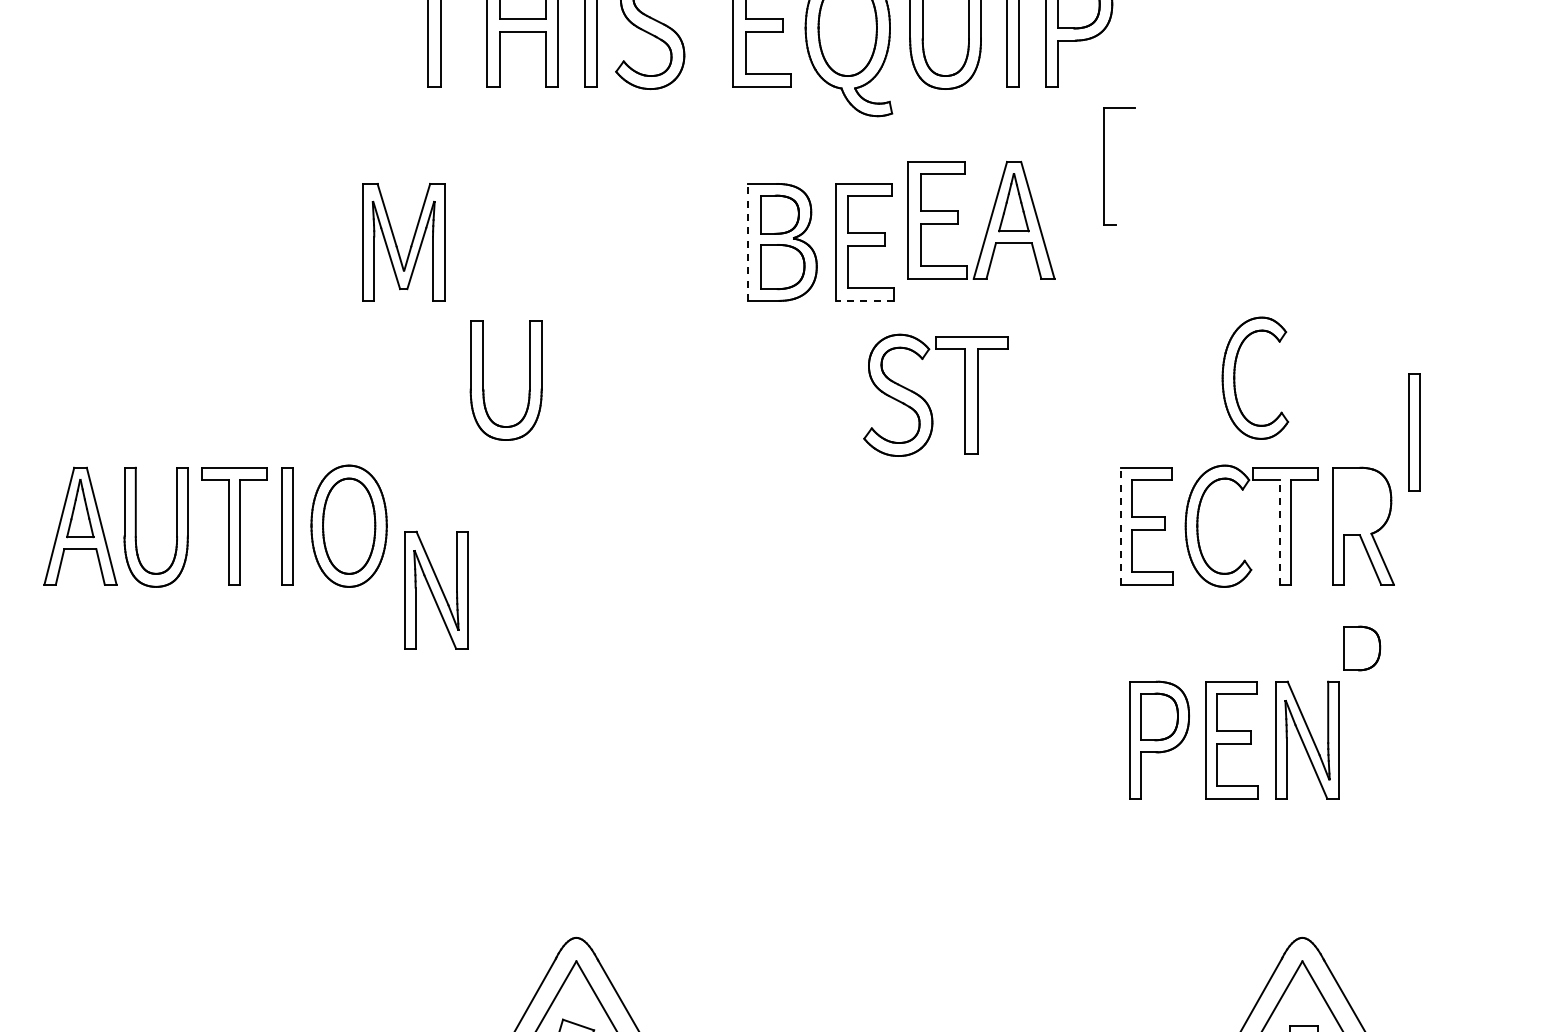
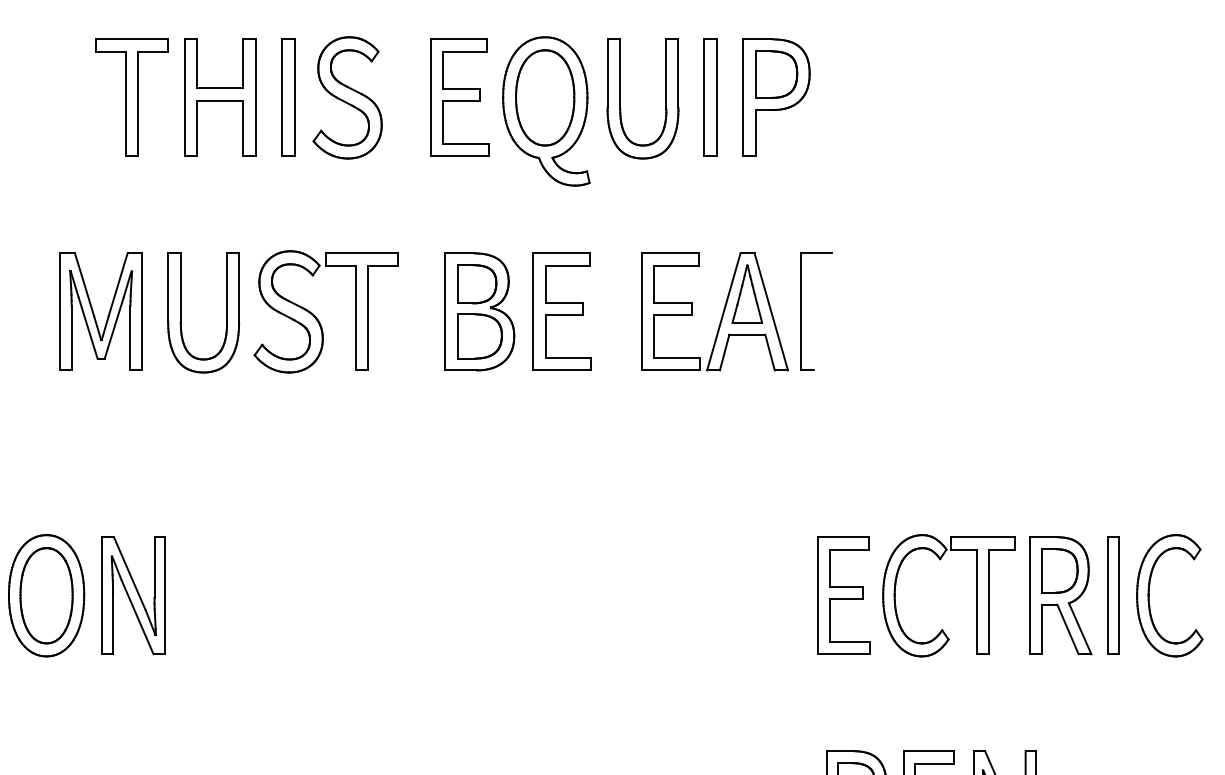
part: (1104, 166) -> (801, 311), moved
part: (988, 222) -> (721, 313), moved
line: (747, 241) -> (444, 310), dashed -> solid
line: (864, 300) -> (561, 369), dashed -> solid
part: (1235, 377) -> (1149, 594), moved
part: (483, 380) -> (180, 312), moved
part: (926, 400) -> (316, 316), moved
part: (1414, 432) -> (1112, 595), moved
line: (1120, 525) -> (817, 594), dashed -> solid
line: (1280, 532) -> (977, 601), dashed -> solid
part: (436, 589) -> (133, 594), moved
part: (1362, 648) -> (1059, 570), moved

